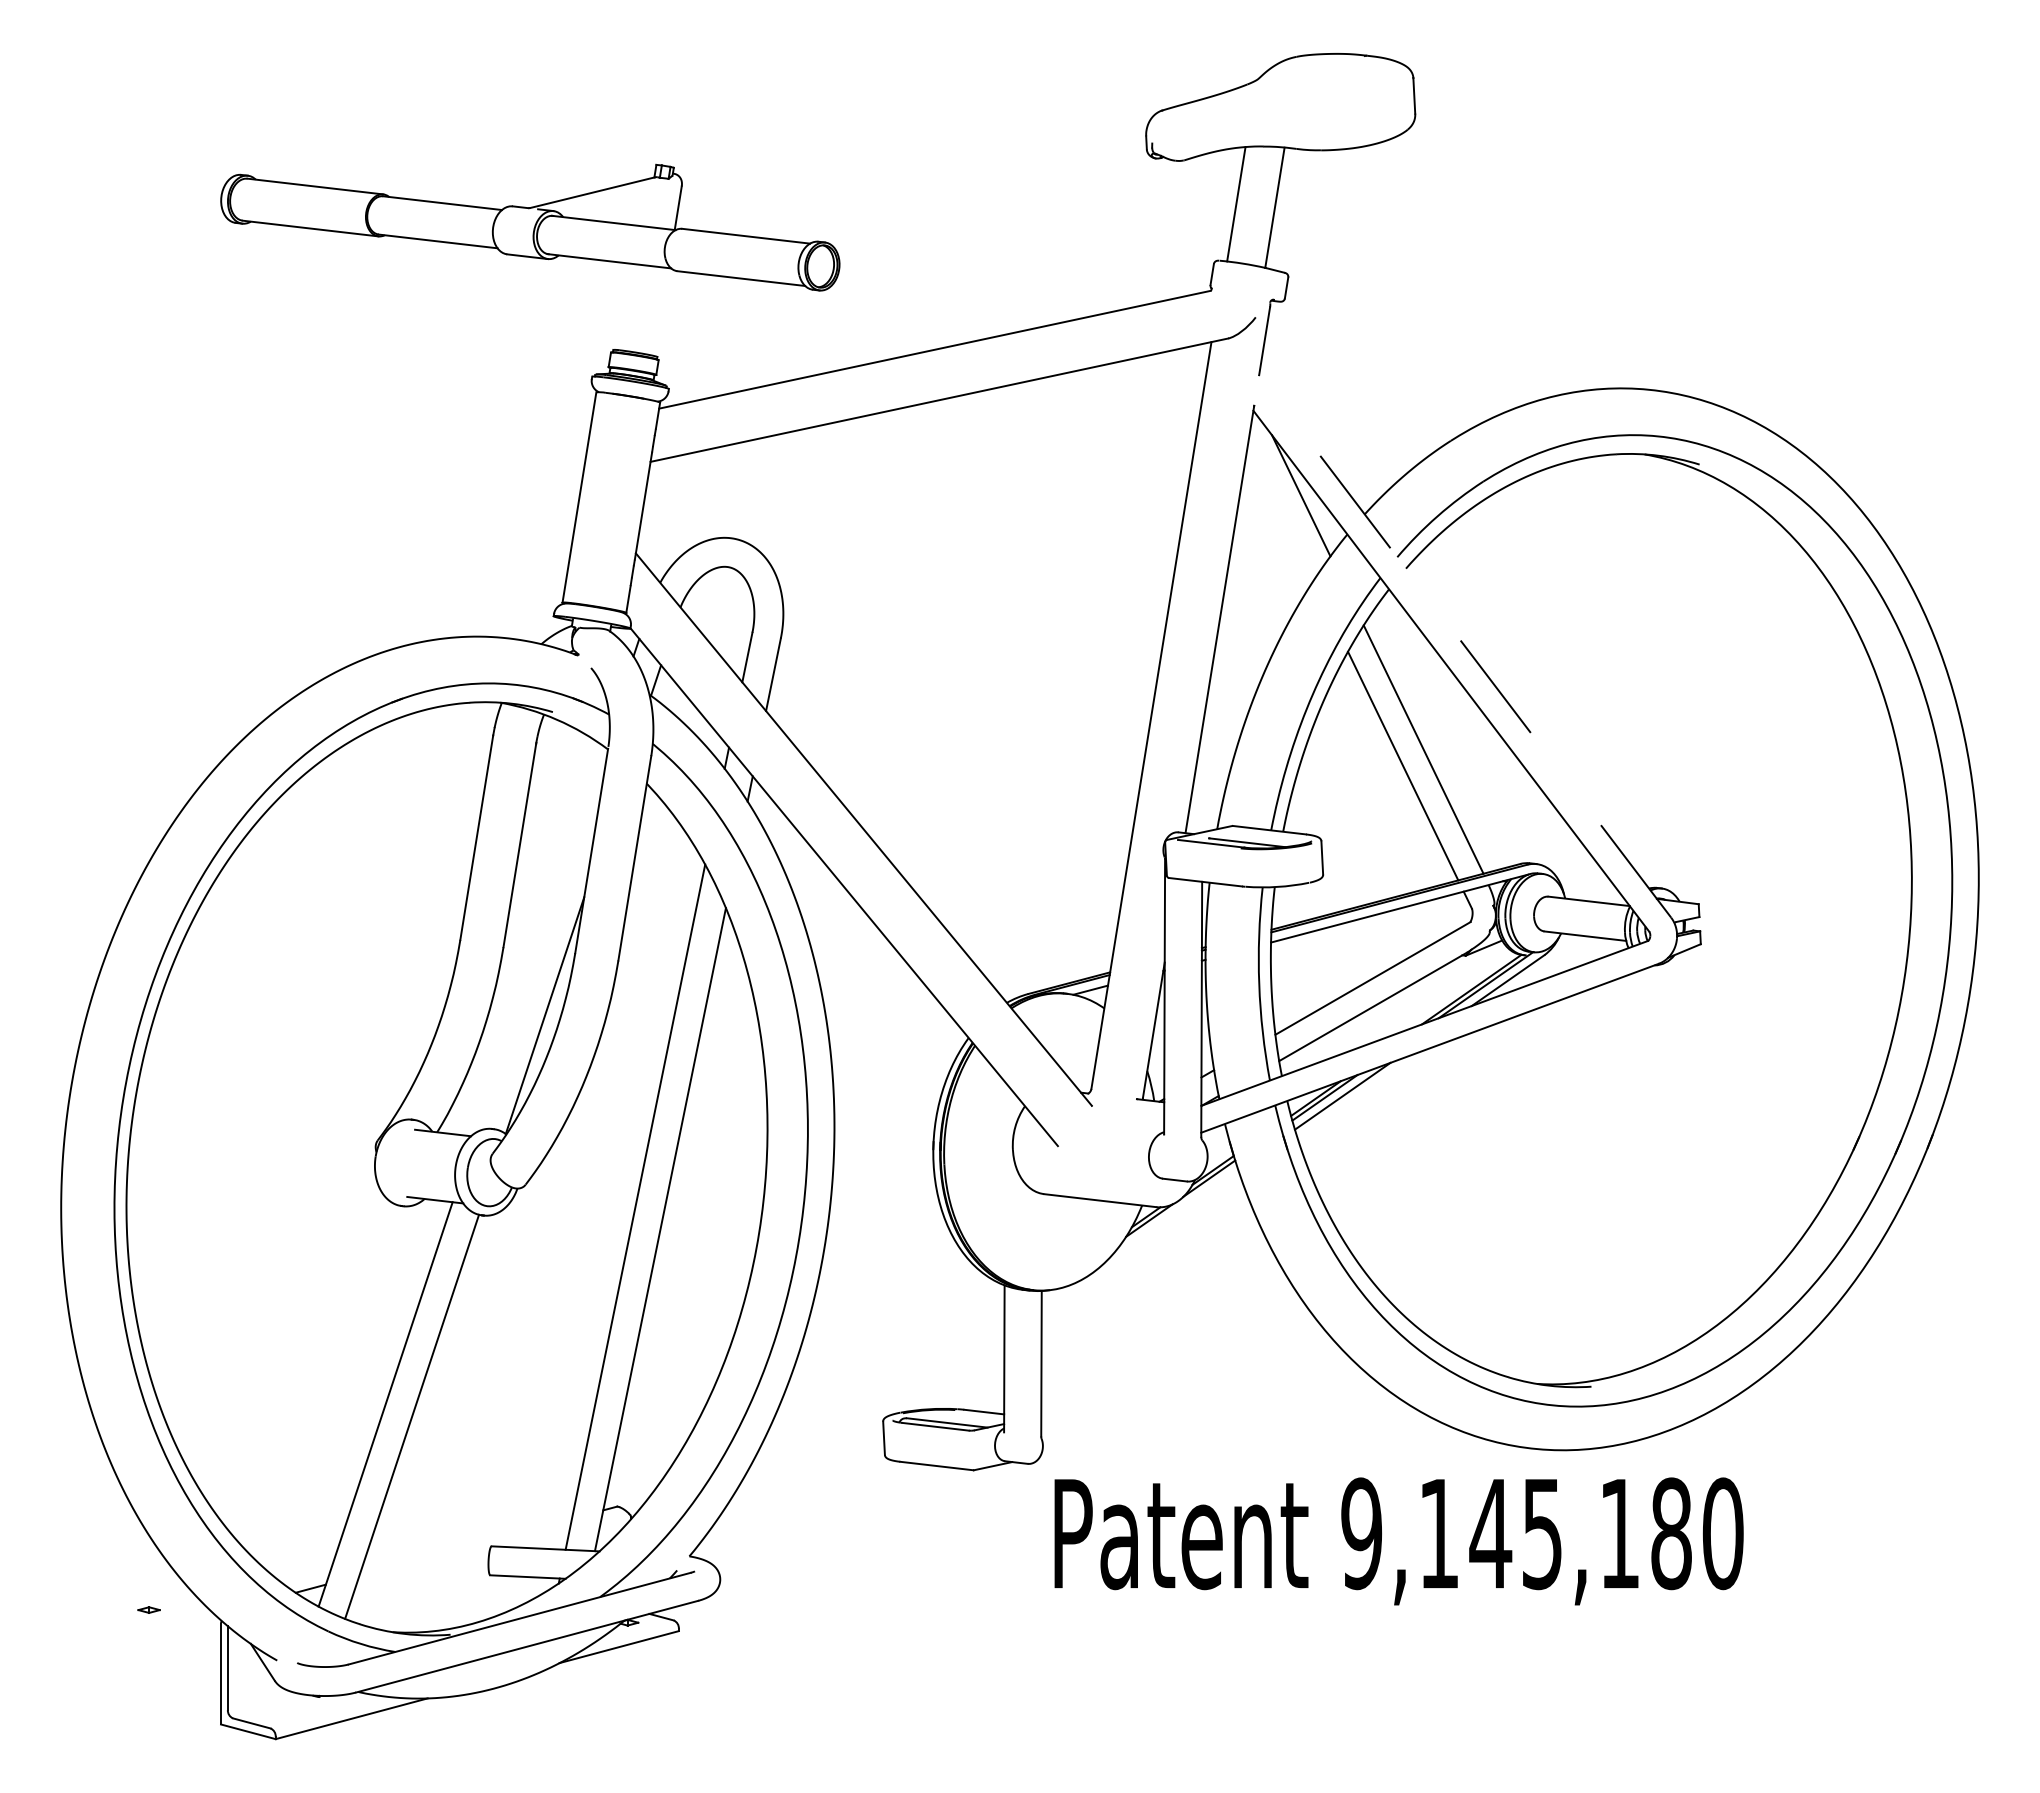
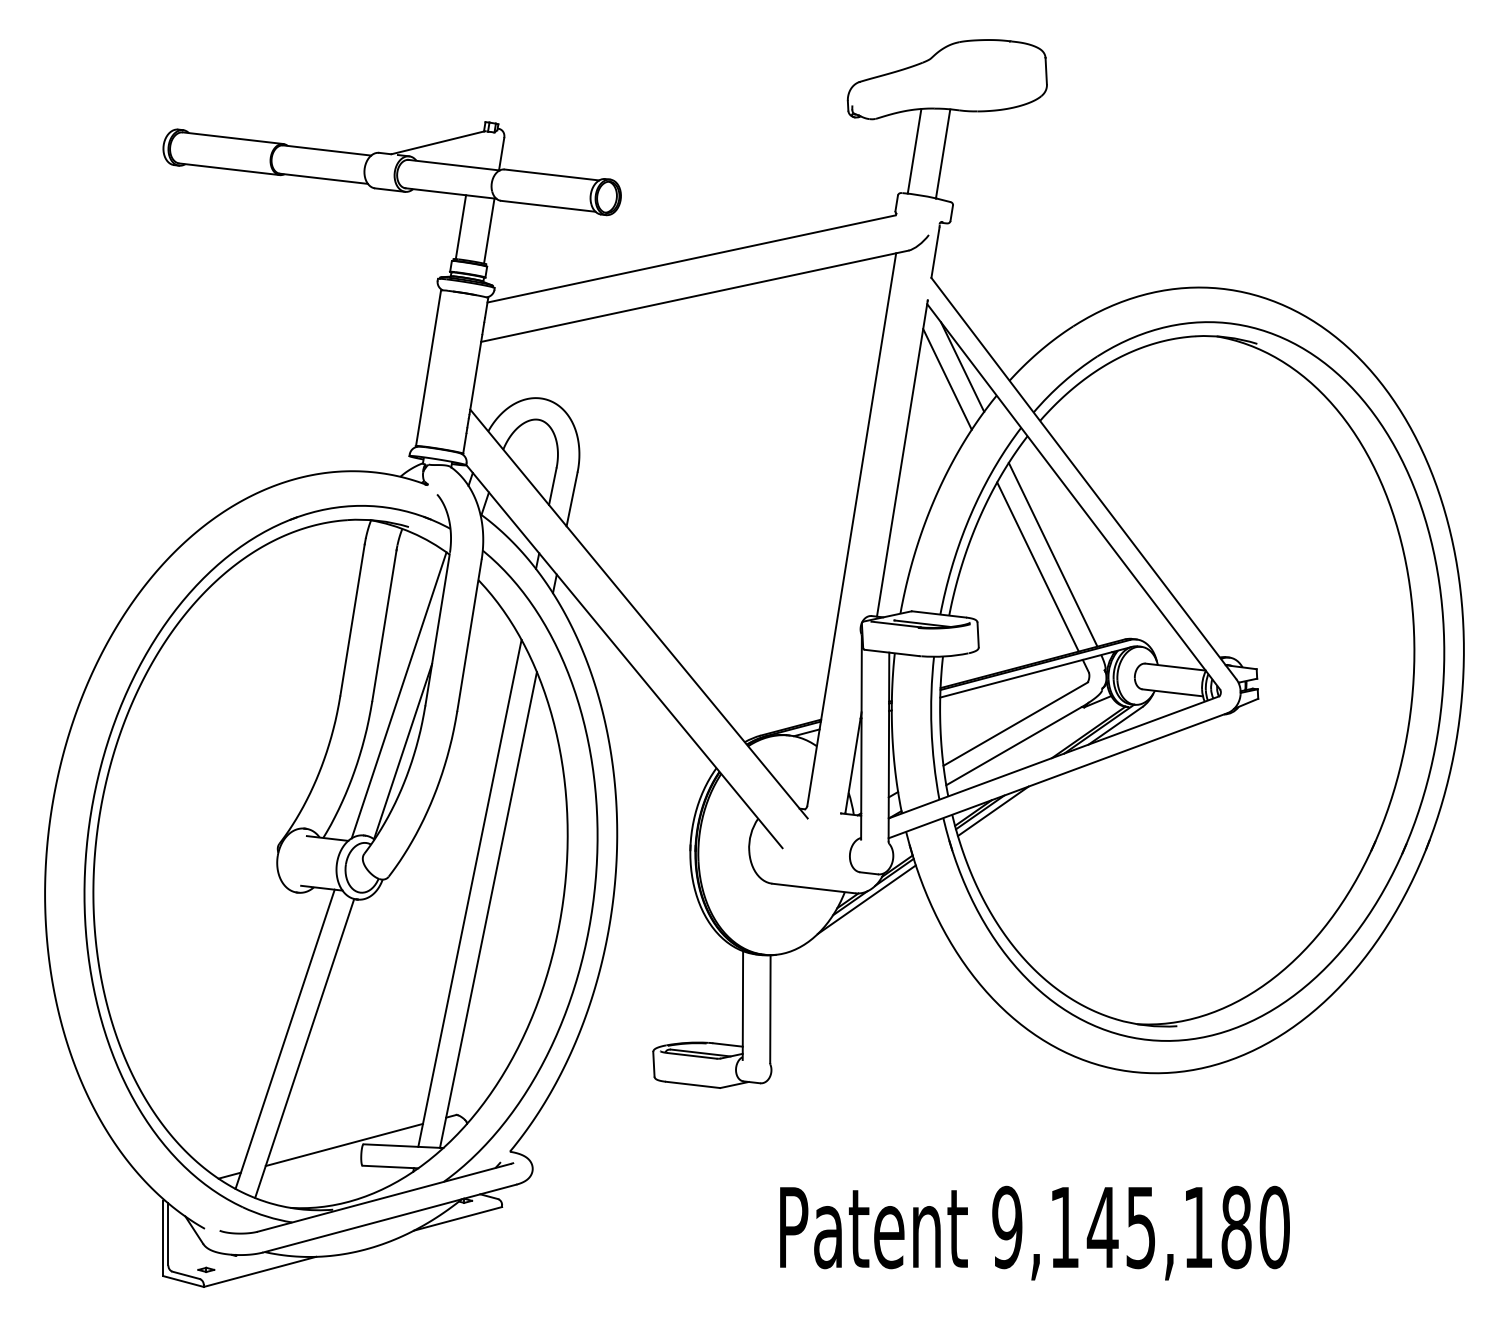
line: (623, 306) -> (461, 226), added
line: (661, 312) -> (489, 231), added
line: (1280, 512) -> (947, 379), added
line: (1464, 646) -> (1083, 478), dashed -> solid
line: (539, 939) -> (398, 695), added
line: (1171, 1215) -> (866, 899), added
text: (1398, 1541) -> (1034, 1233), moved
line: (465, 1546) -> (344, 1144), added
part: (148, 1609) -> (205, 1269), moved

